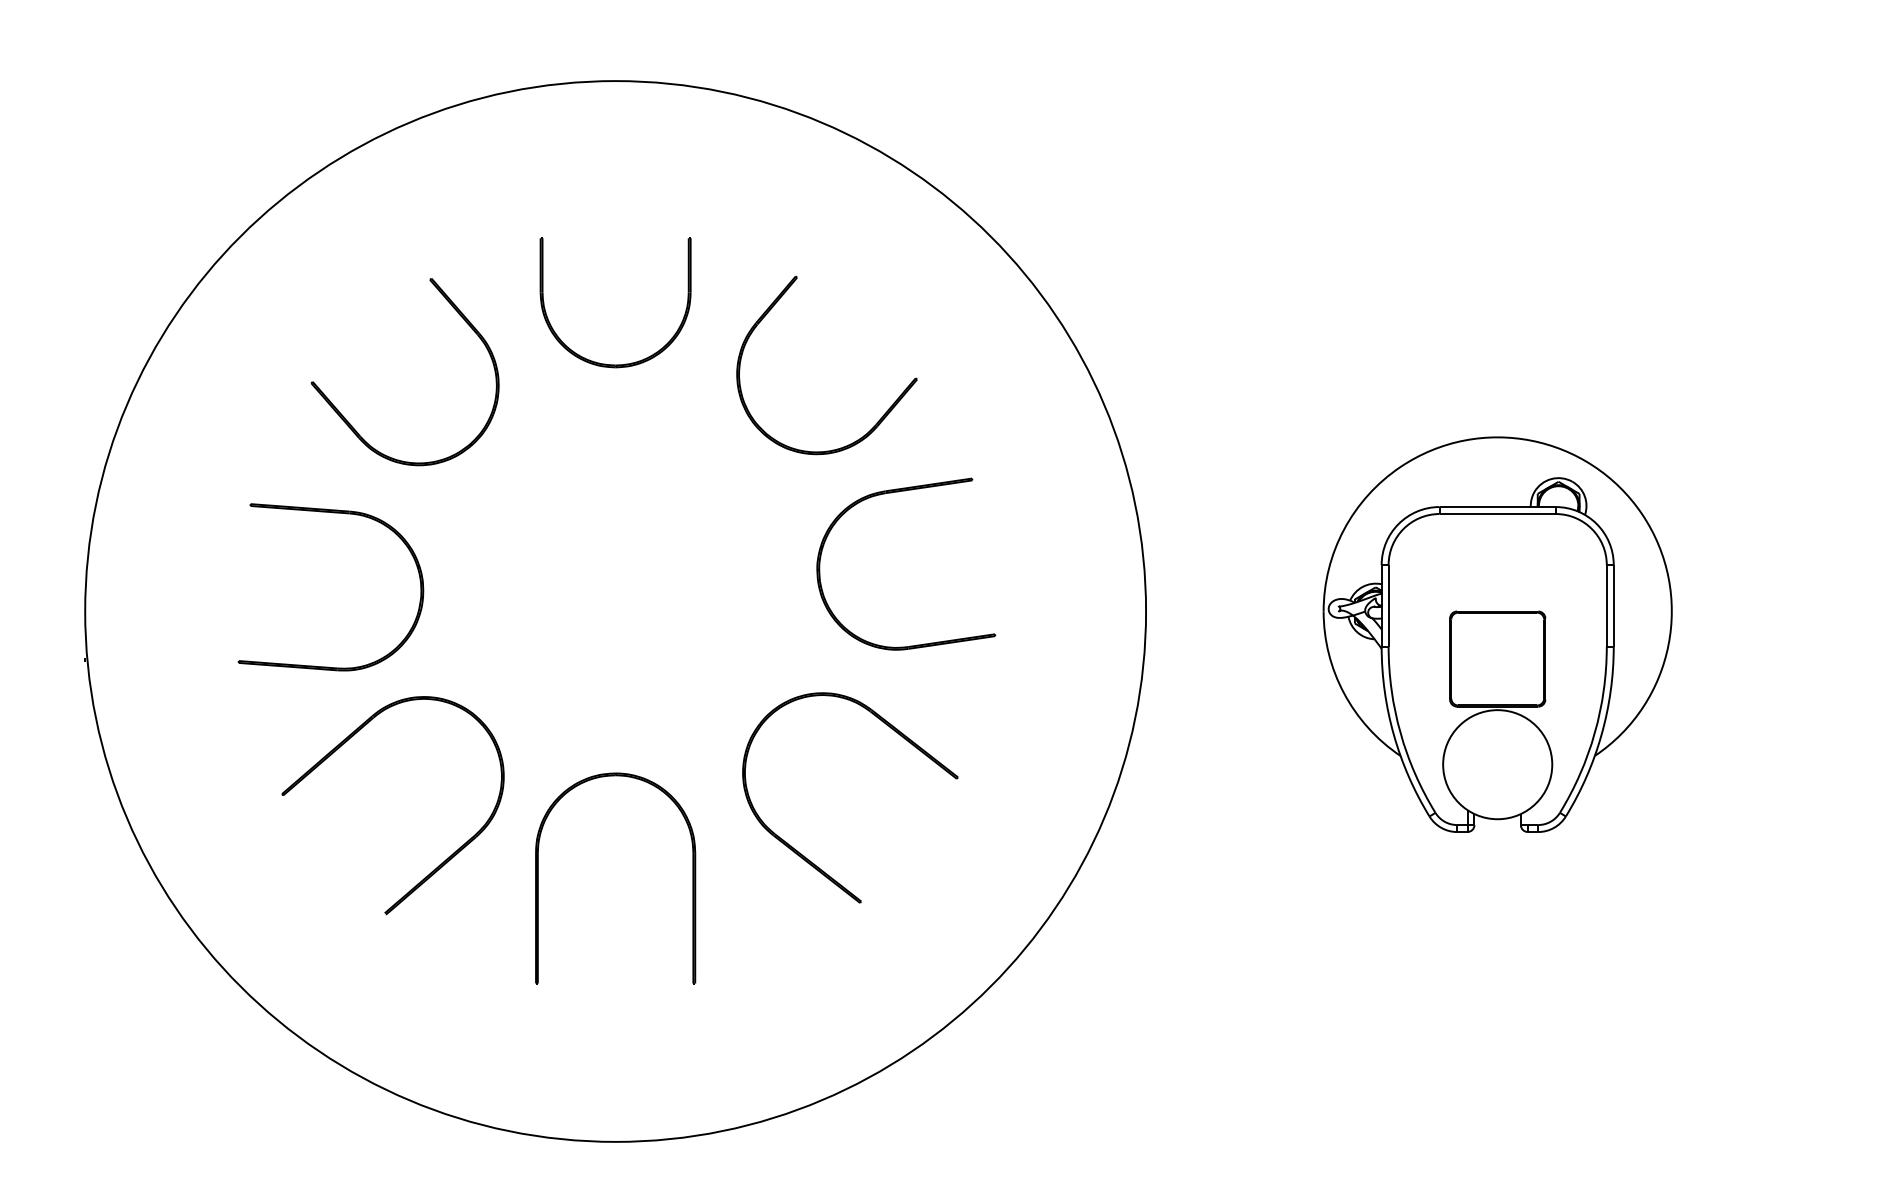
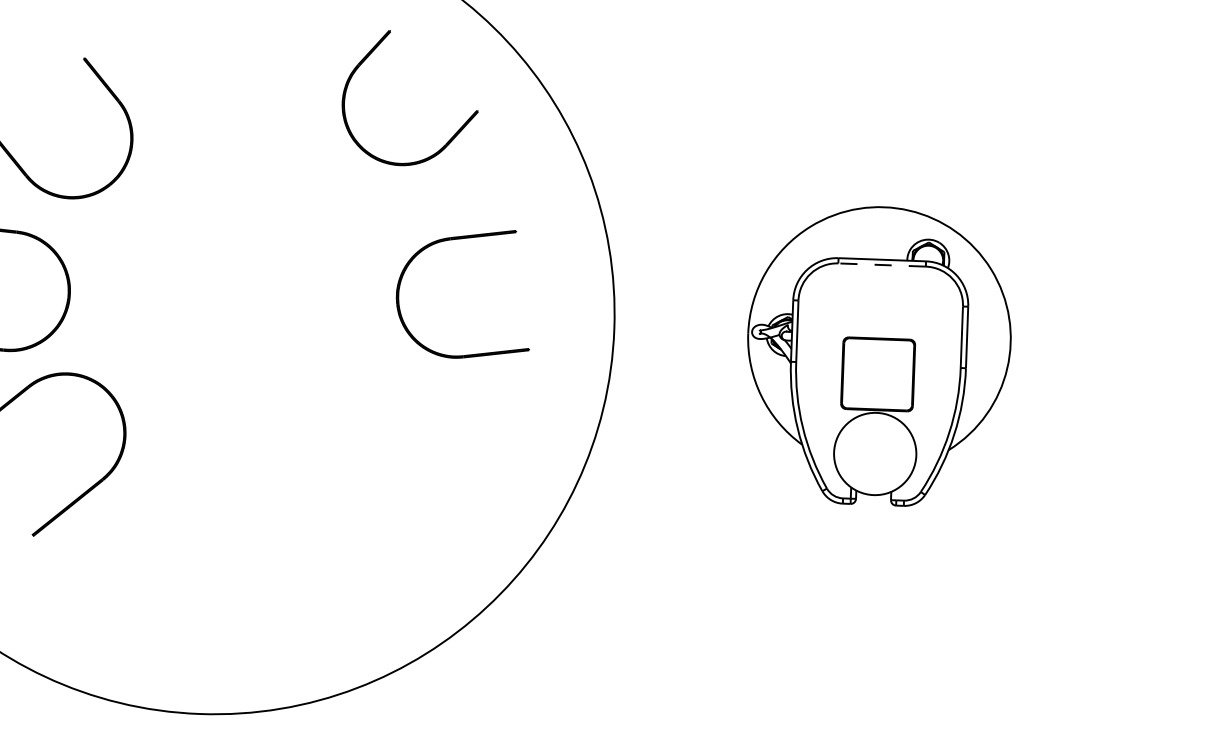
part: (605, 363) -> (213, 126), removed
part: (882, 415) -> (451, 137), moved
part: (898, 492) -> (460, 239), moved
line: (1497, 514) -> (881, 265), solid -> dashed
part: (805, 856) -> (350, 504), removed
part: (538, 878) -> (148, 513), removed

